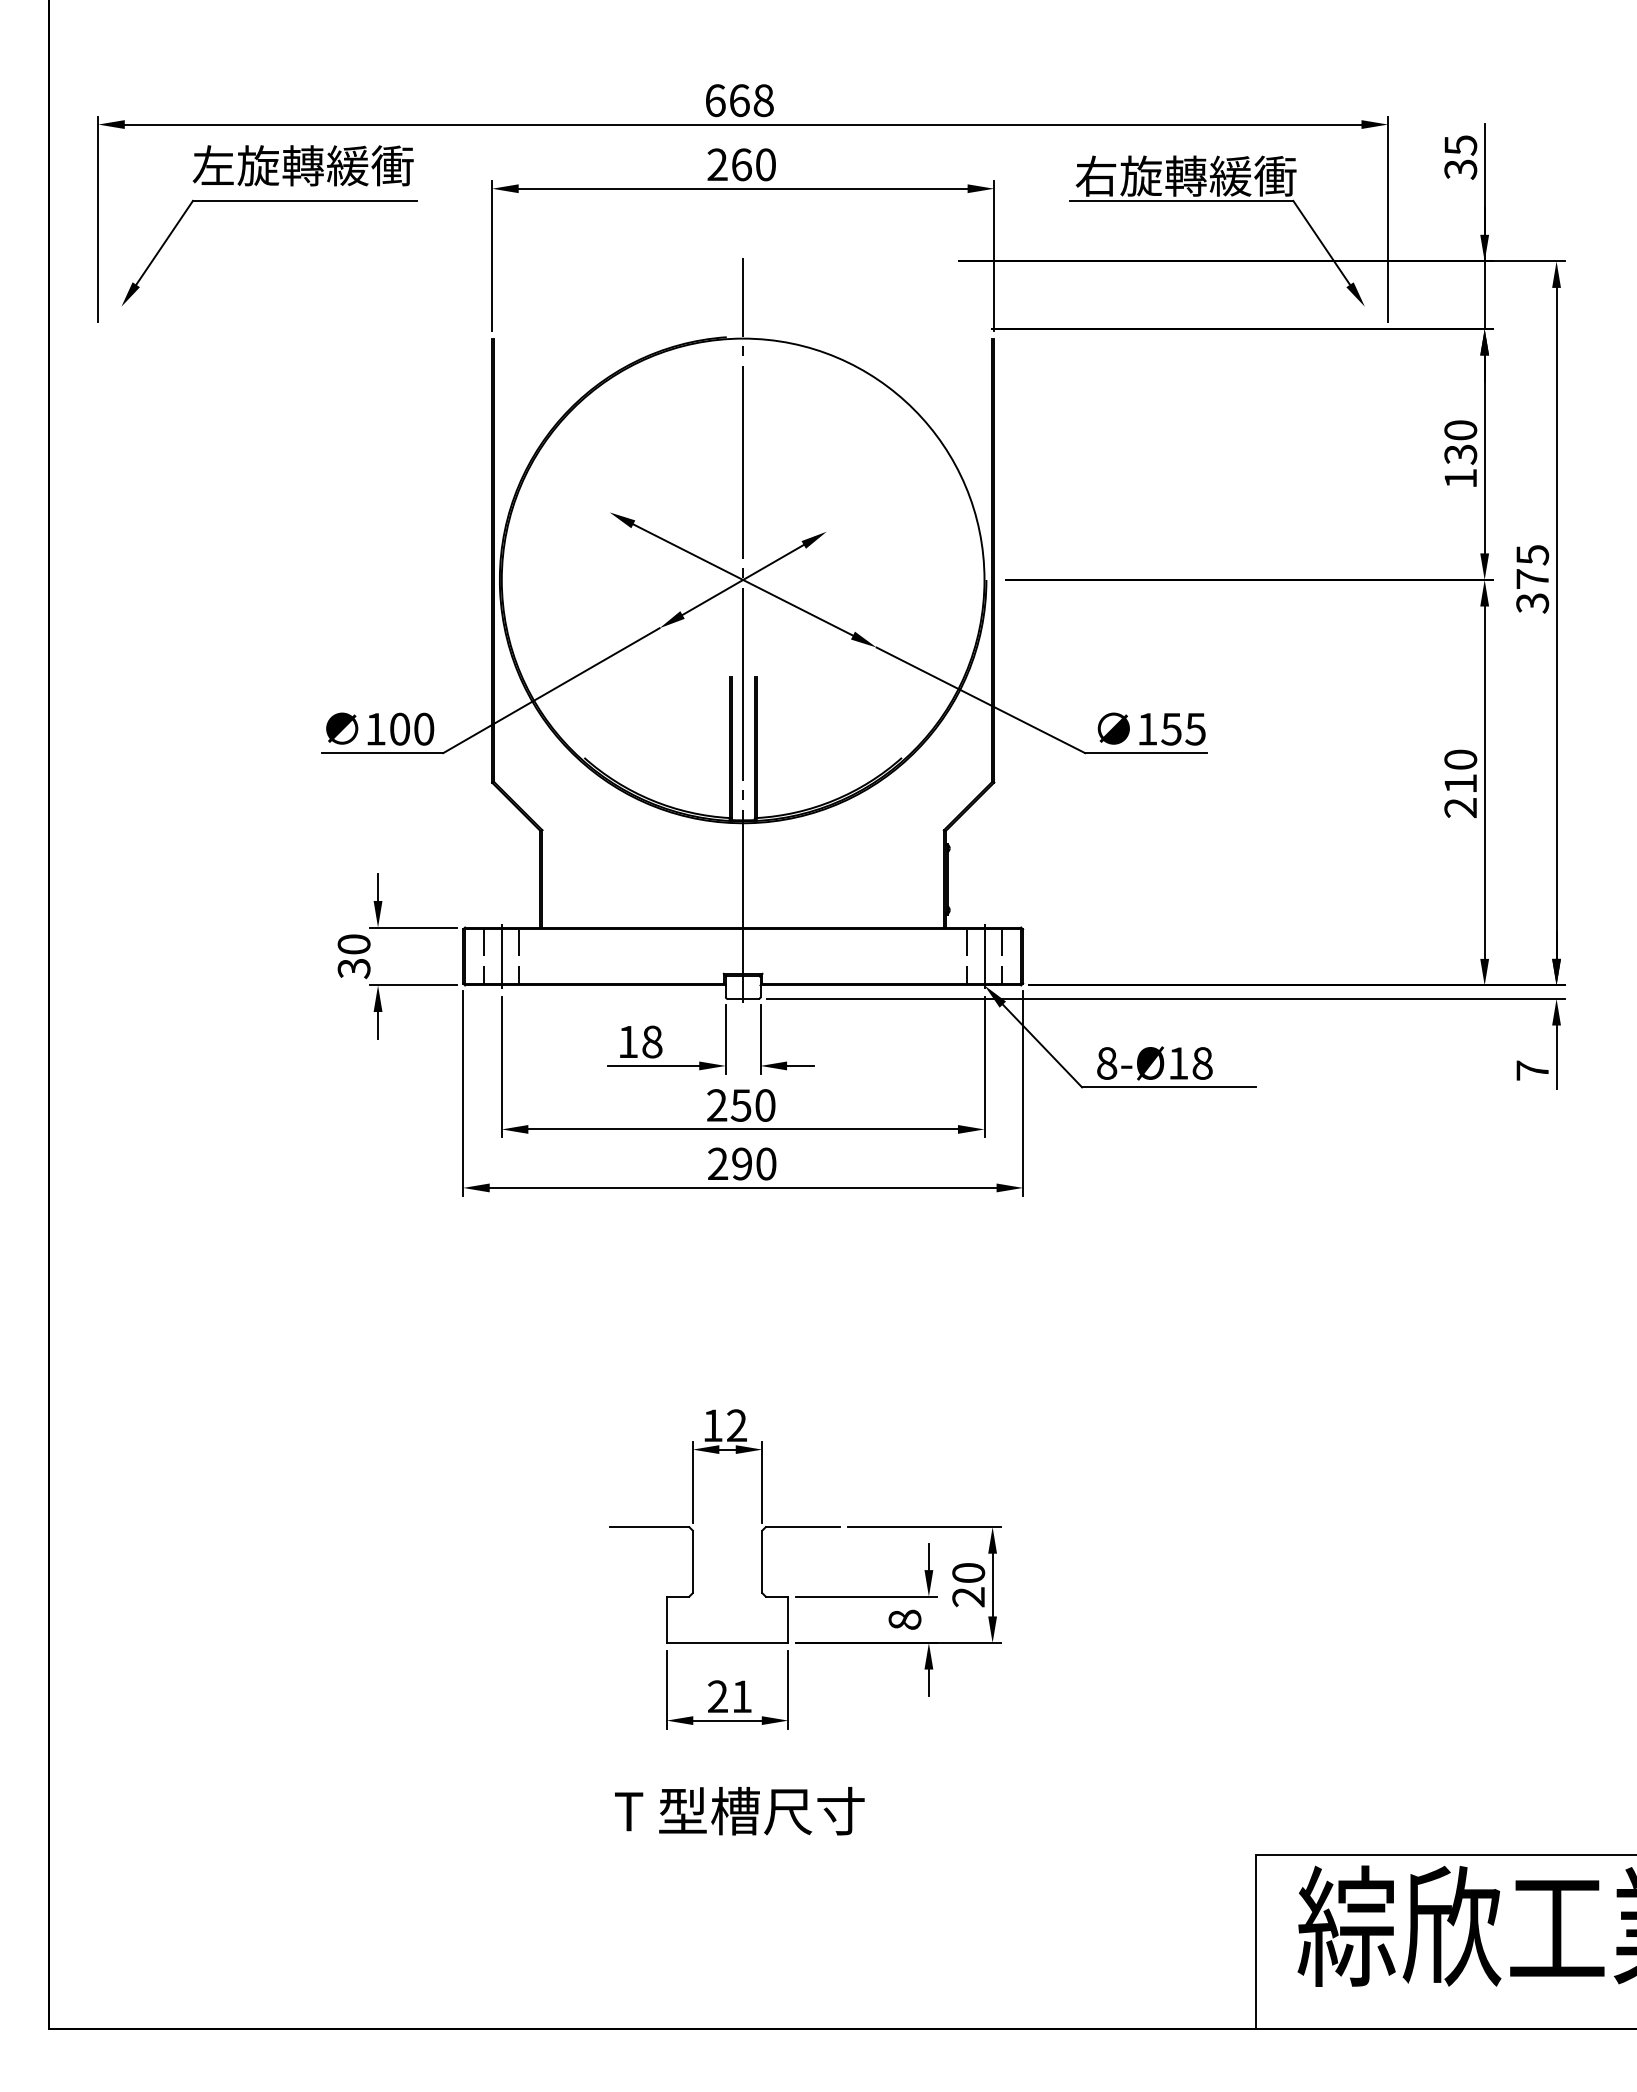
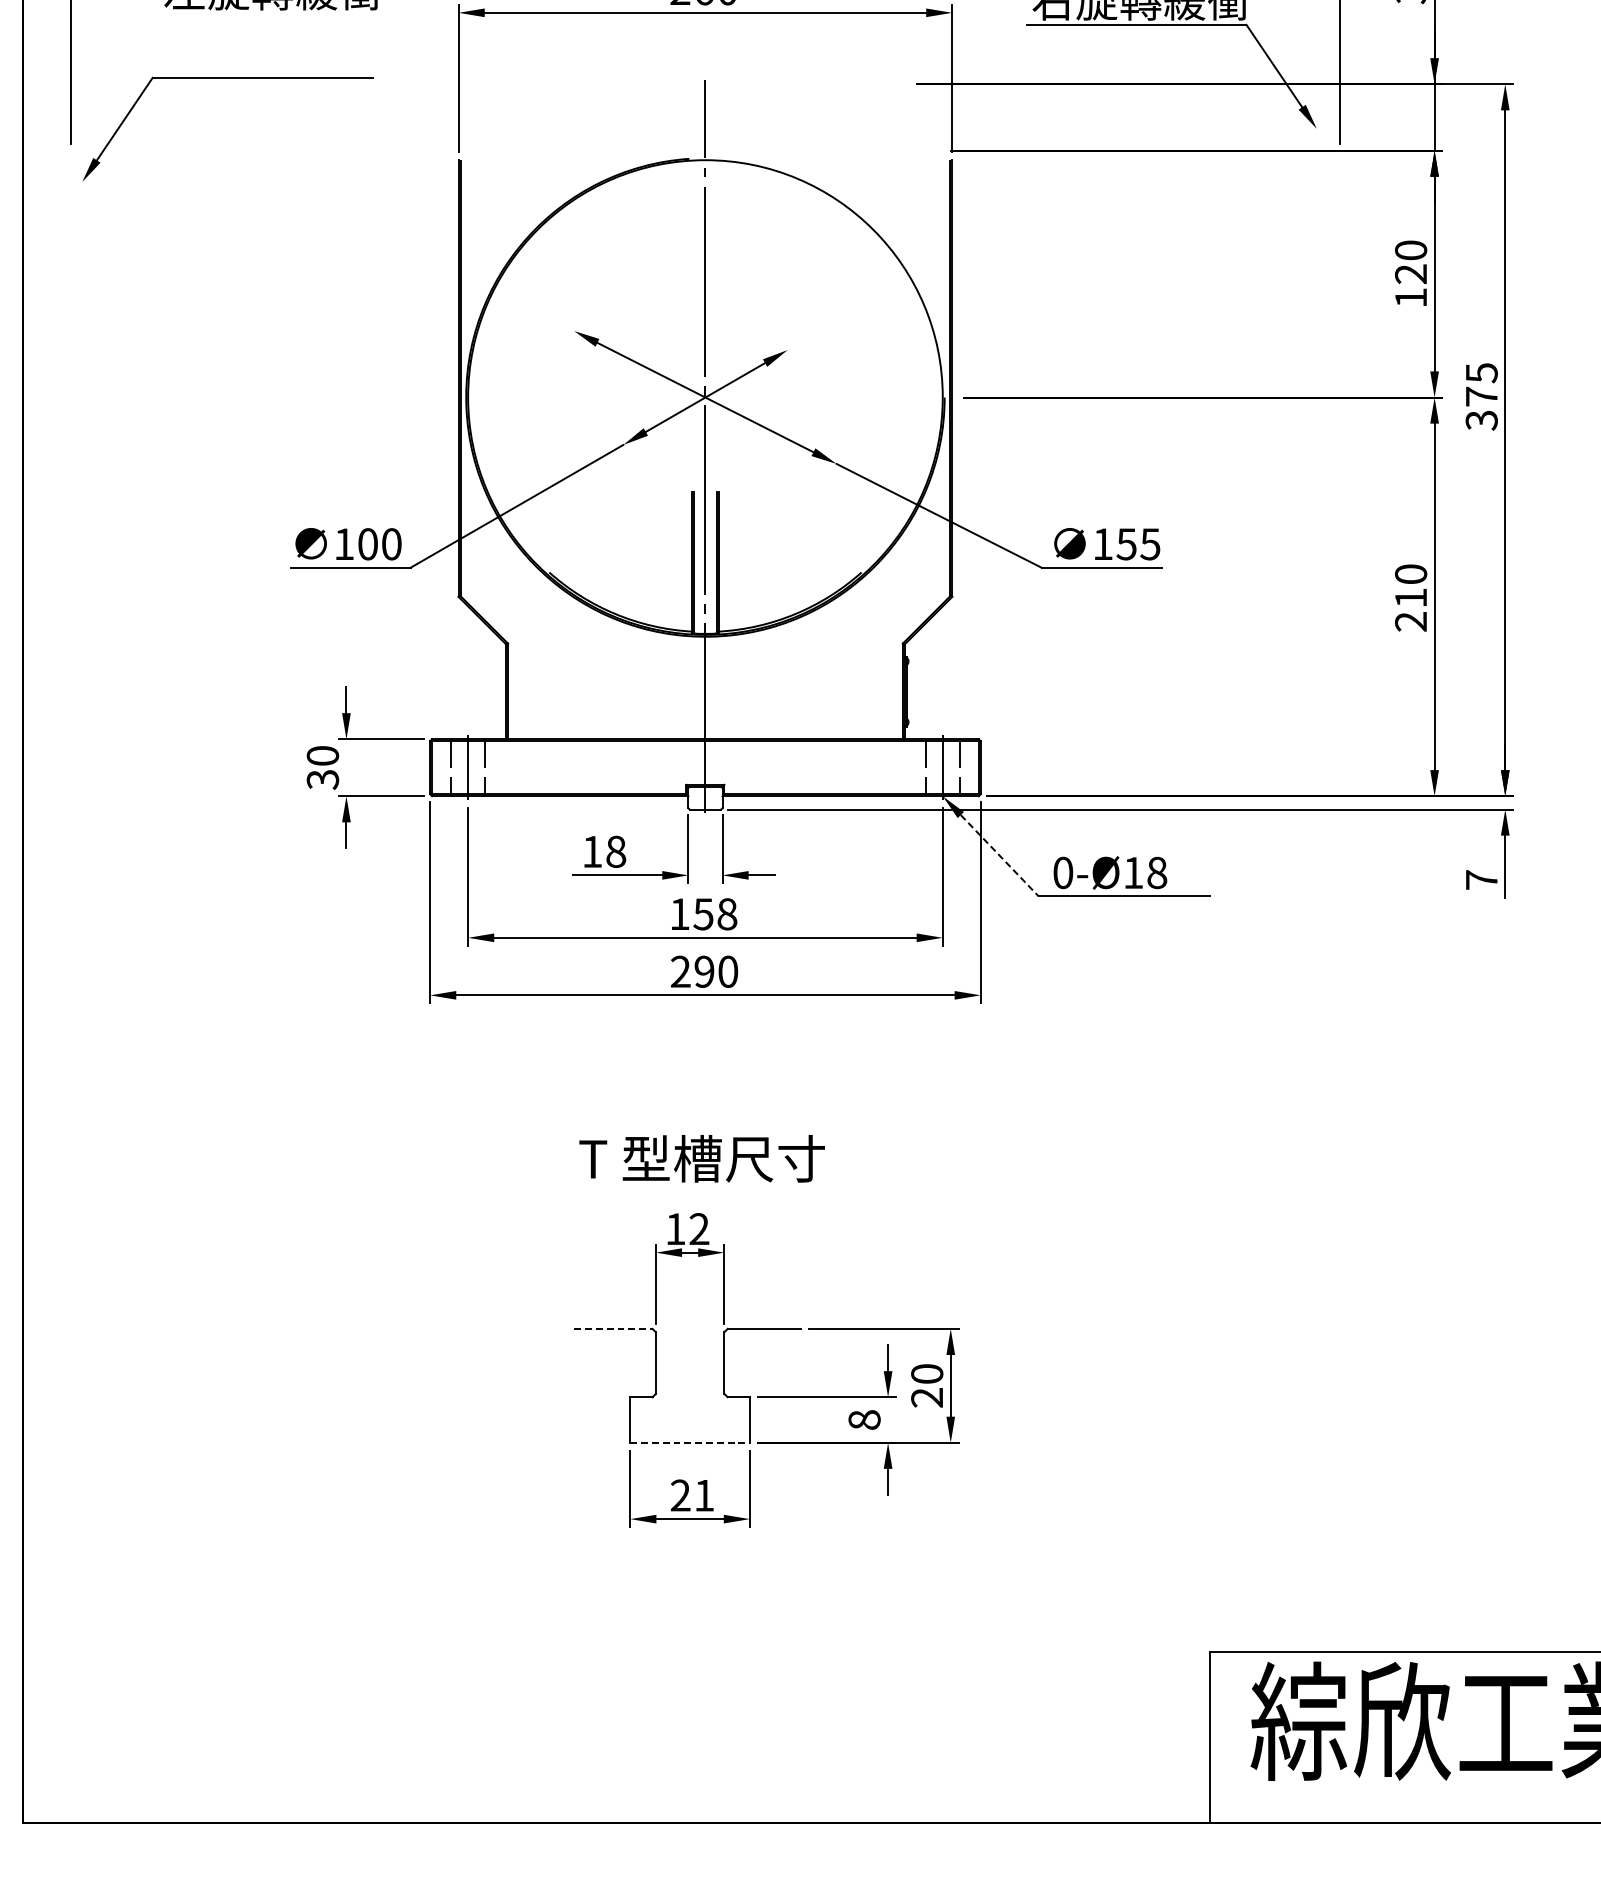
part: (269, 201) -> (227, 78), moved
text: (1460, 454) -> (1410, 274), 130 -> 120
line: (1042, 1046) -> (999, 856), solid -> dashed
text: (1107, 1063) -> (1063, 872), 8-Ø18 -> 0-Ø18
text: (741, 1105) -> (703, 914), 250 -> 158
line: (649, 1527) -> (613, 1329), solid -> dashed
line: (727, 1643) -> (690, 1443), solid -> dashed
text: (739, 1811) -> (701, 1159), moved

